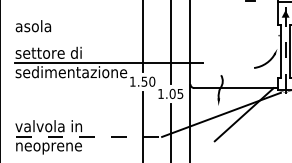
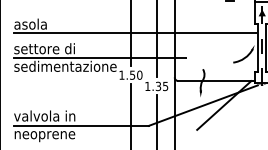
line: (146, 35) -> (134, 32), added
text: (172, 94) -> (158, 86), 1.05 -> 1.35
line: (89, 136) -> (82, 125), dashed -> solid

